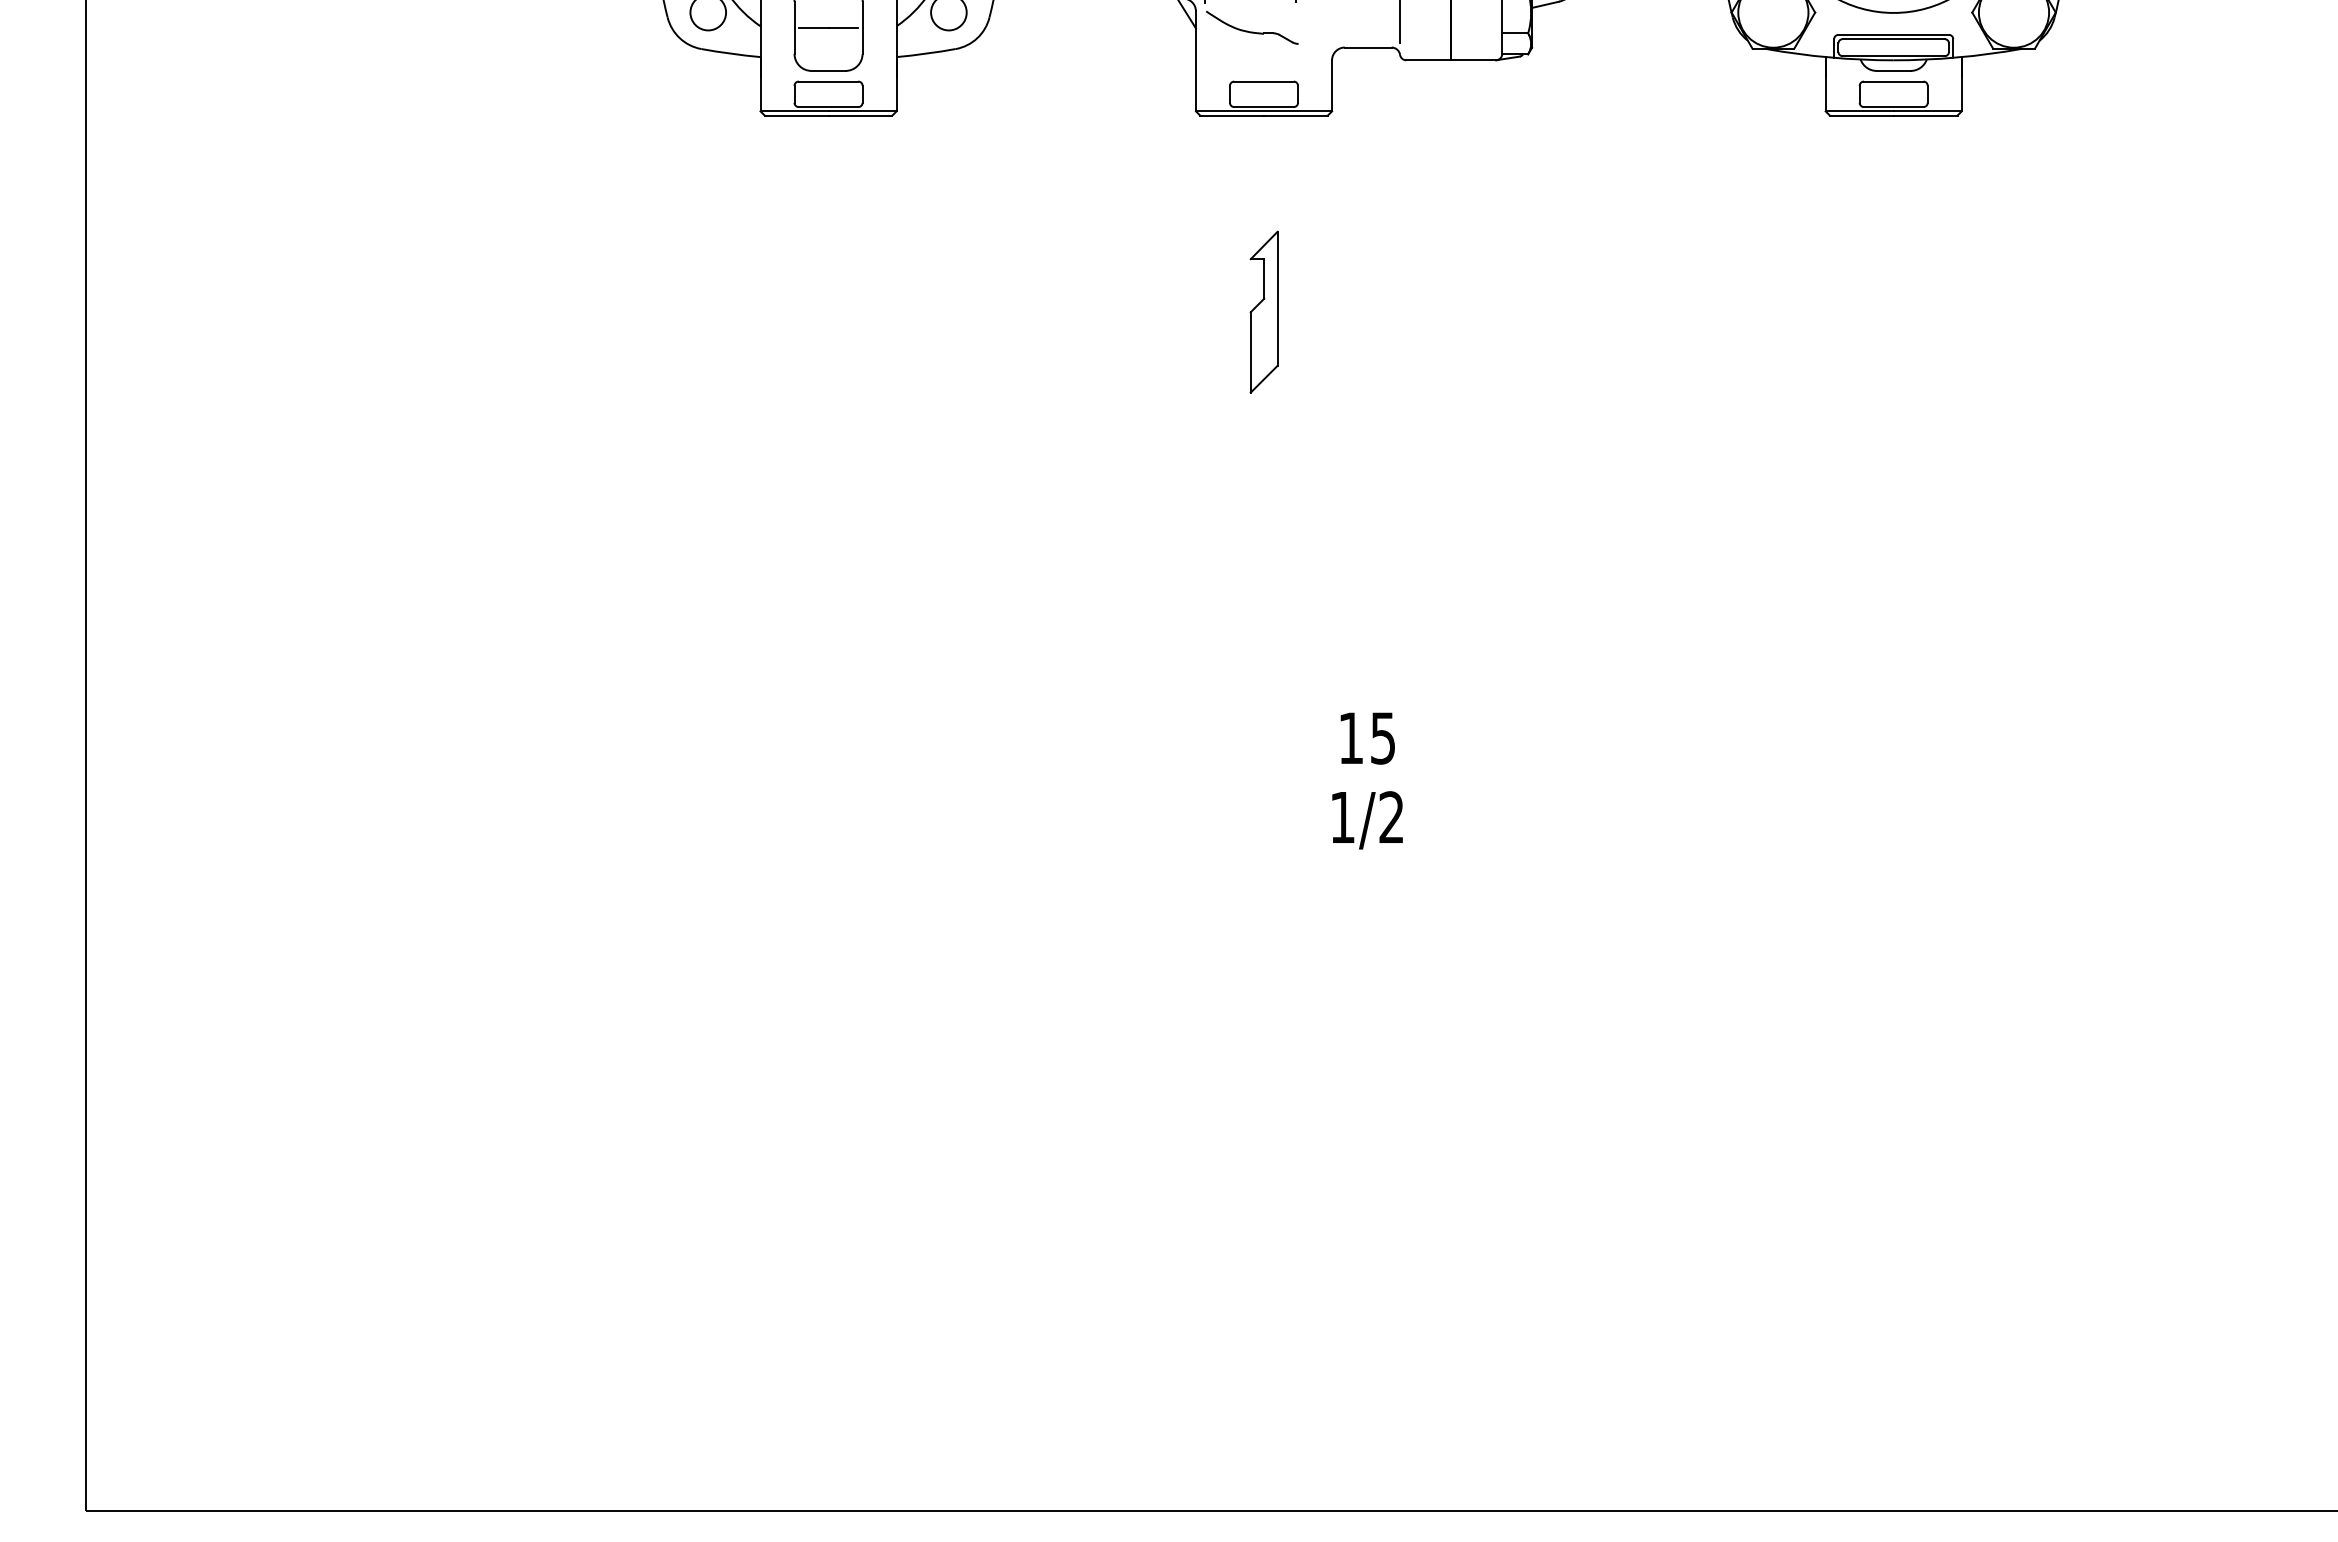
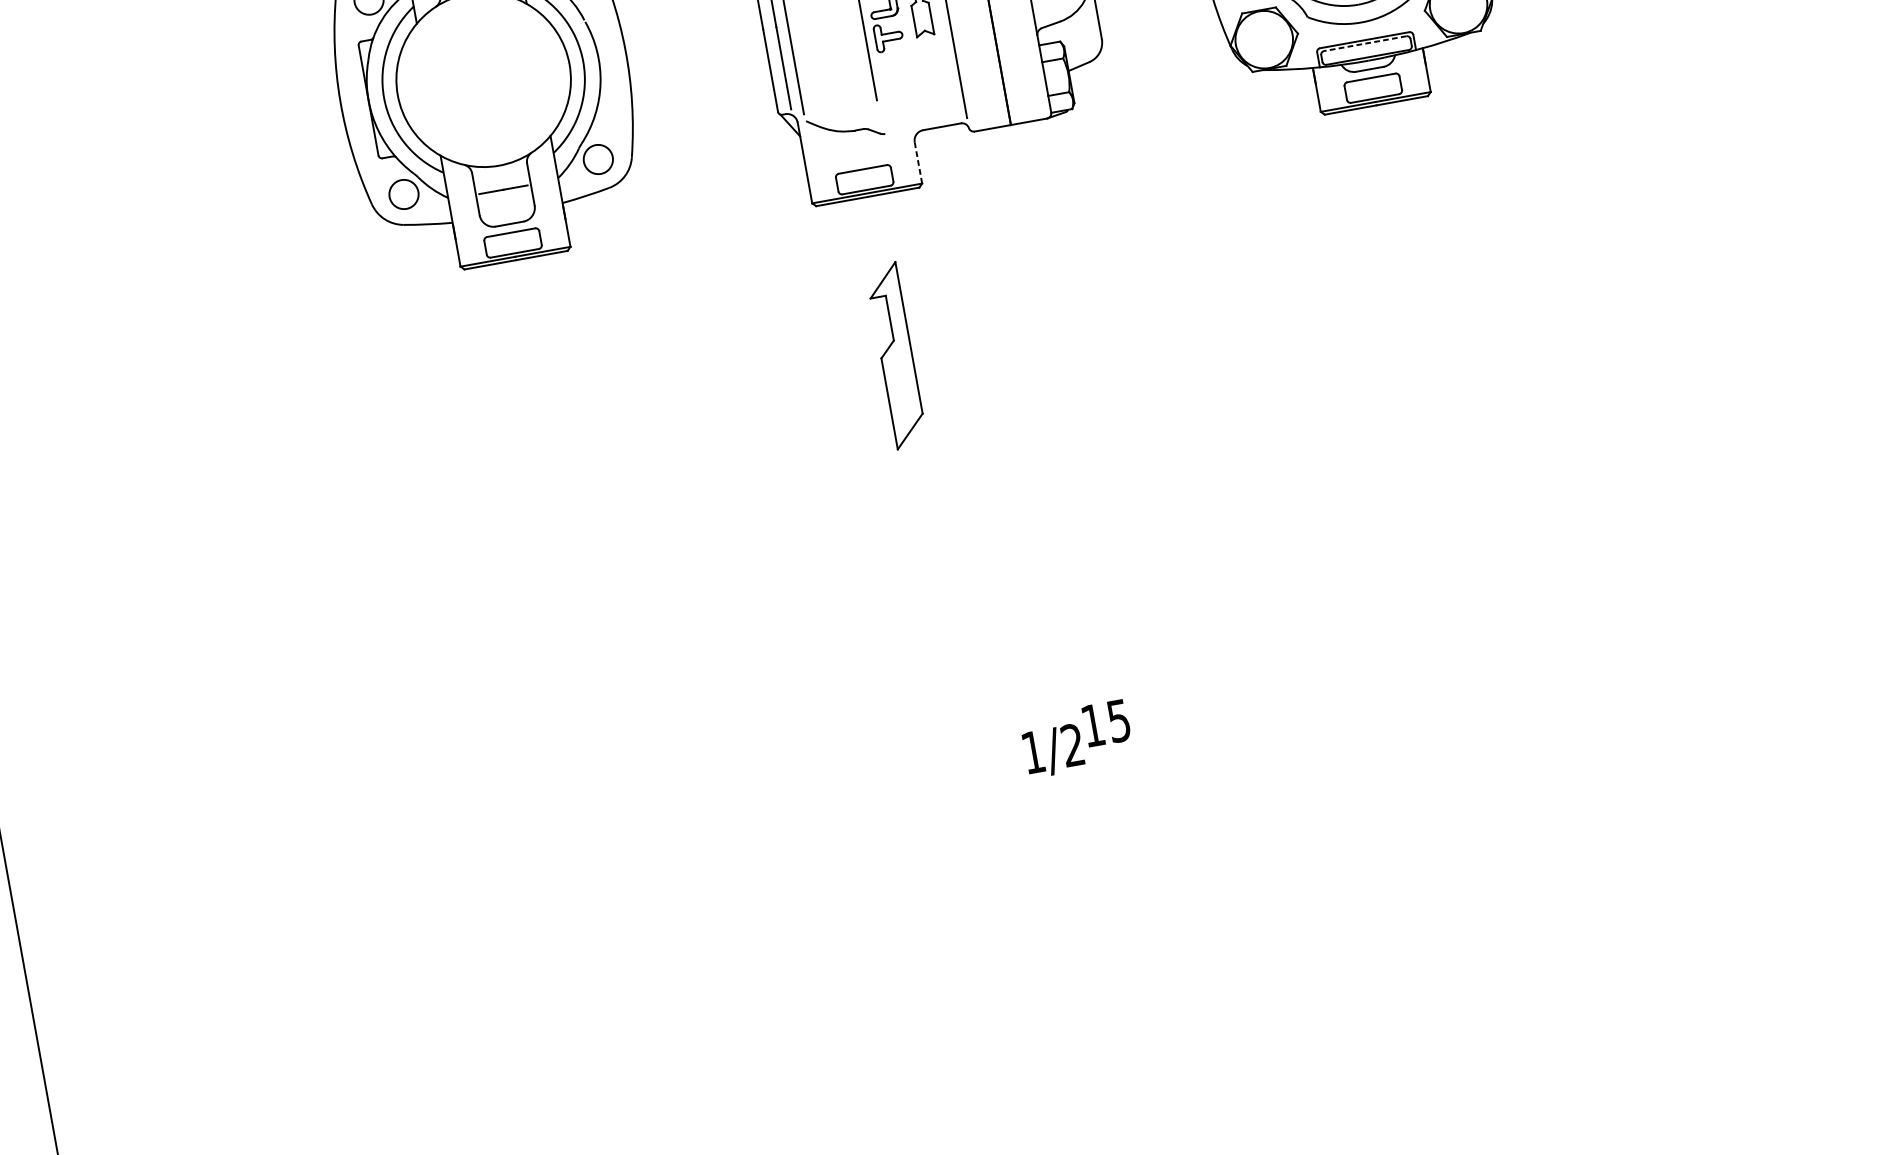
line: (1893, 39) -> (1365, 43), solid -> dashed
line: (1332, 85) -> (918, 162), solid -> dashed
part: (1263, 311) -> (895, 355), size x1.4
text: (1367, 738) -> (1106, 723), moved

